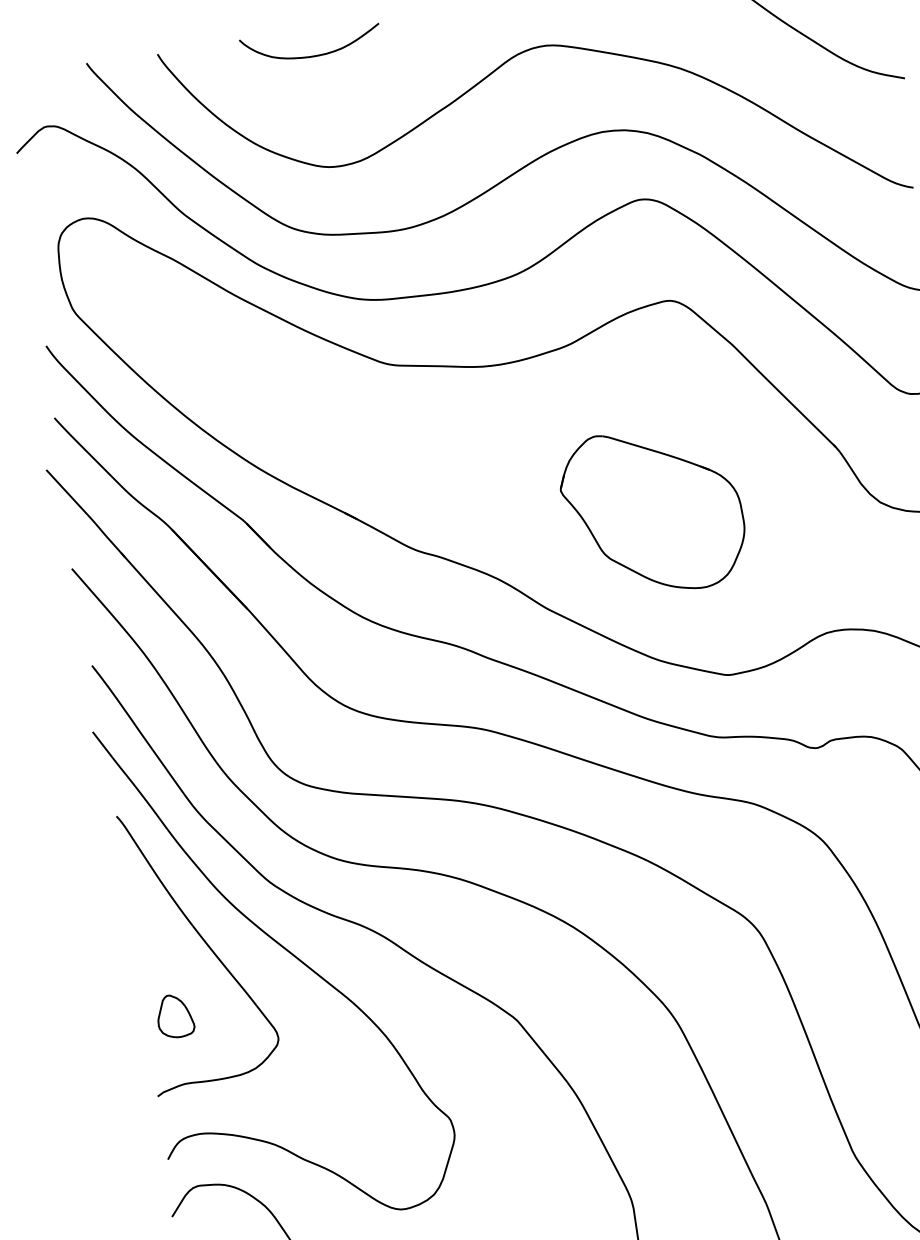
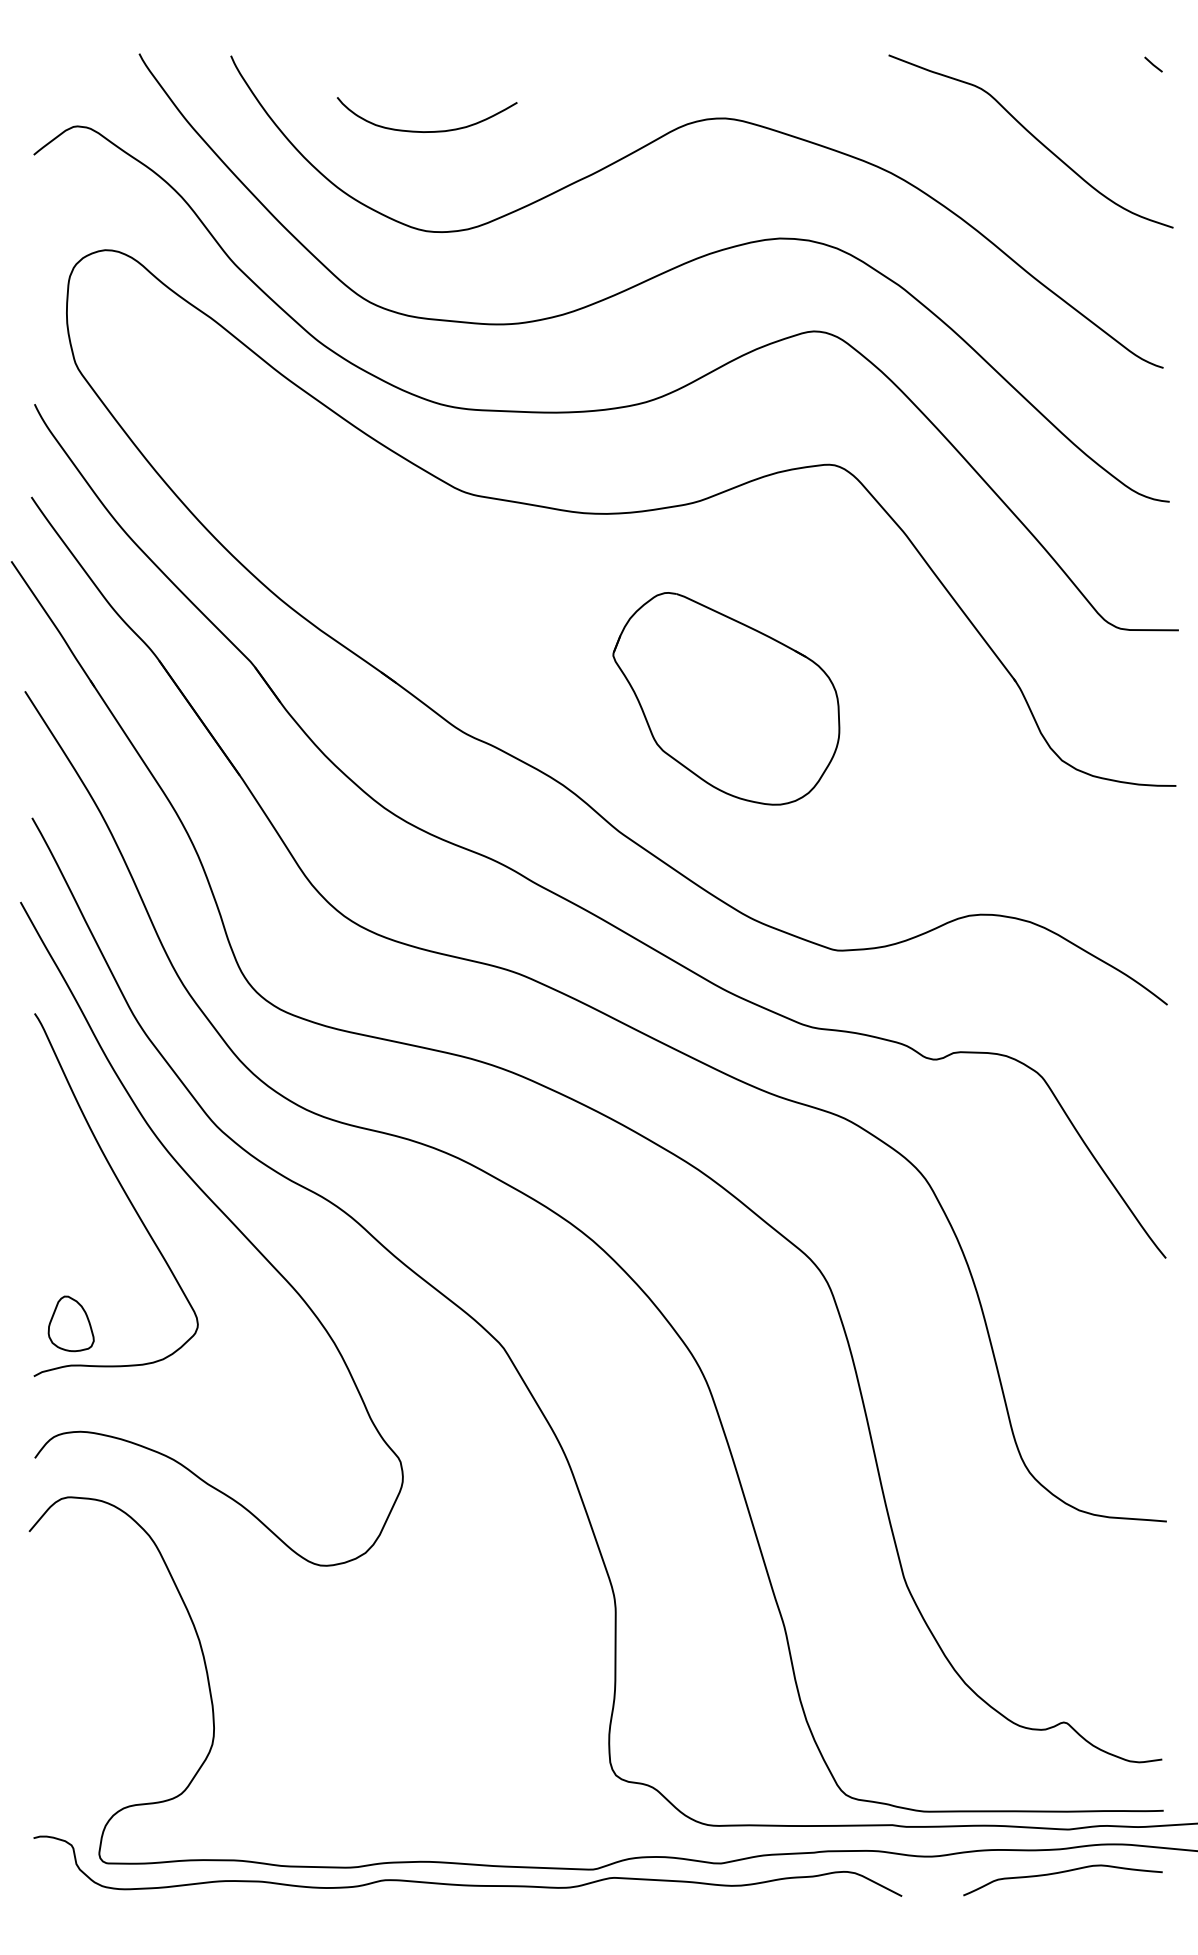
curve: (312, 56) -> (427, 131), moved
part: (653, 511) -> (726, 698), moved
part: (174, 1016) -> (70, 1323), moved

